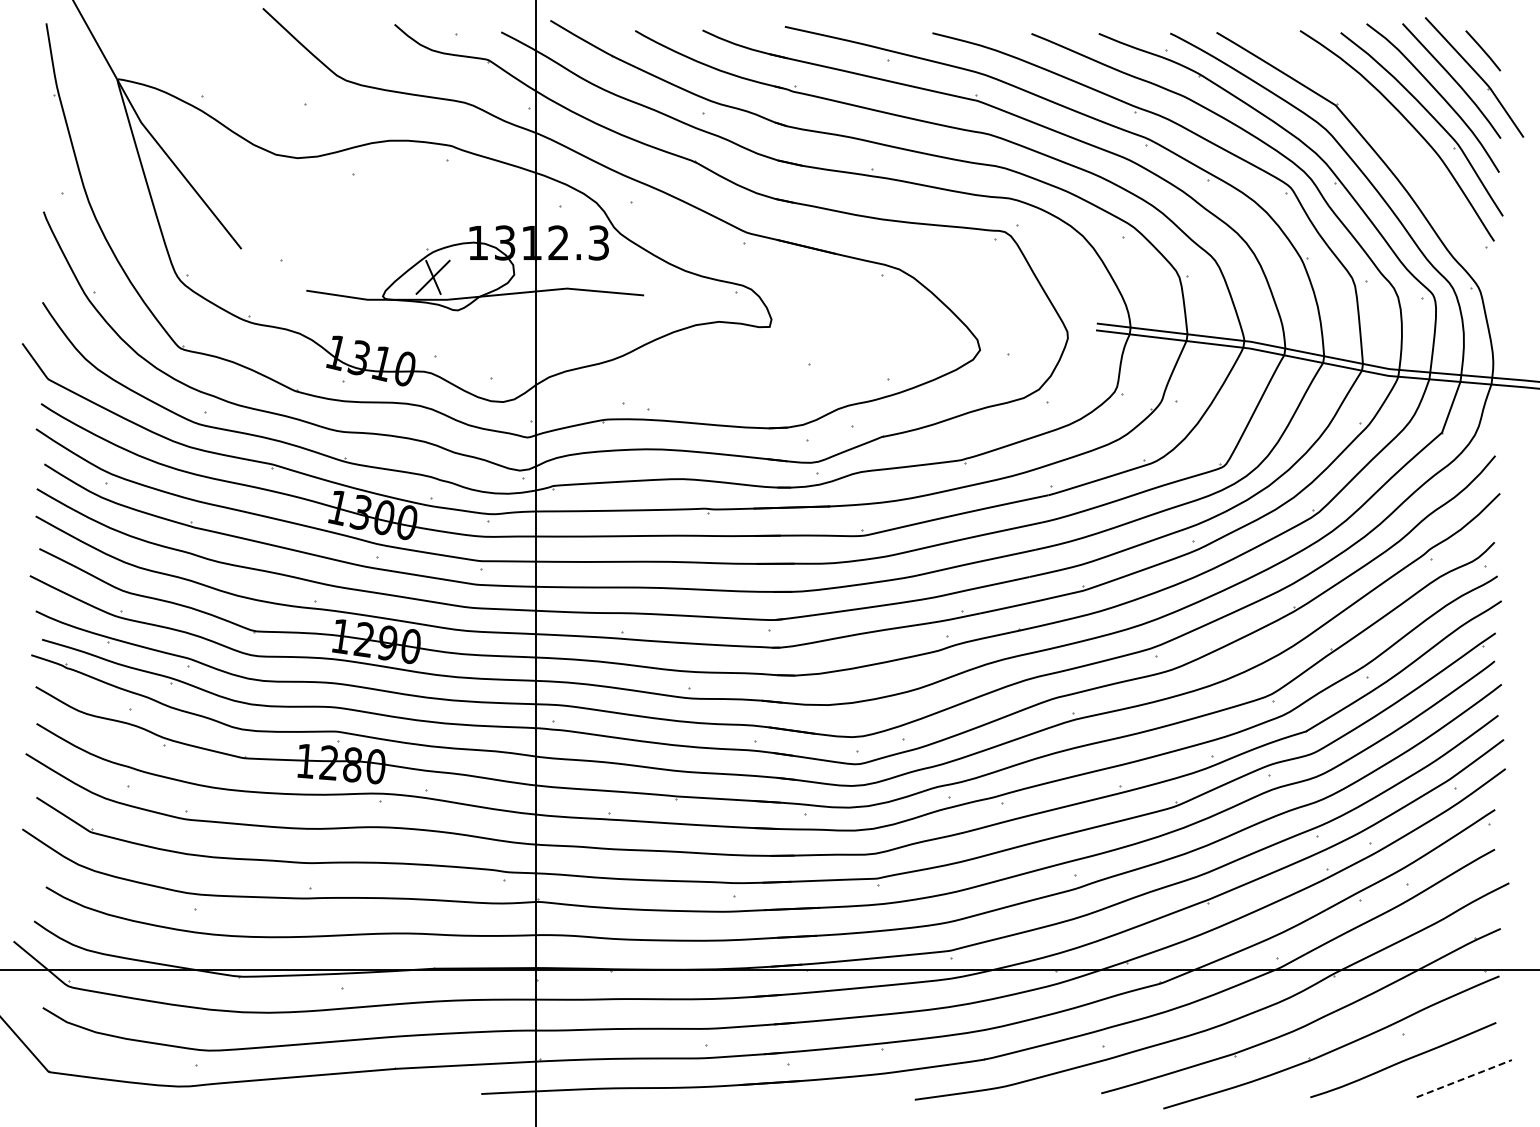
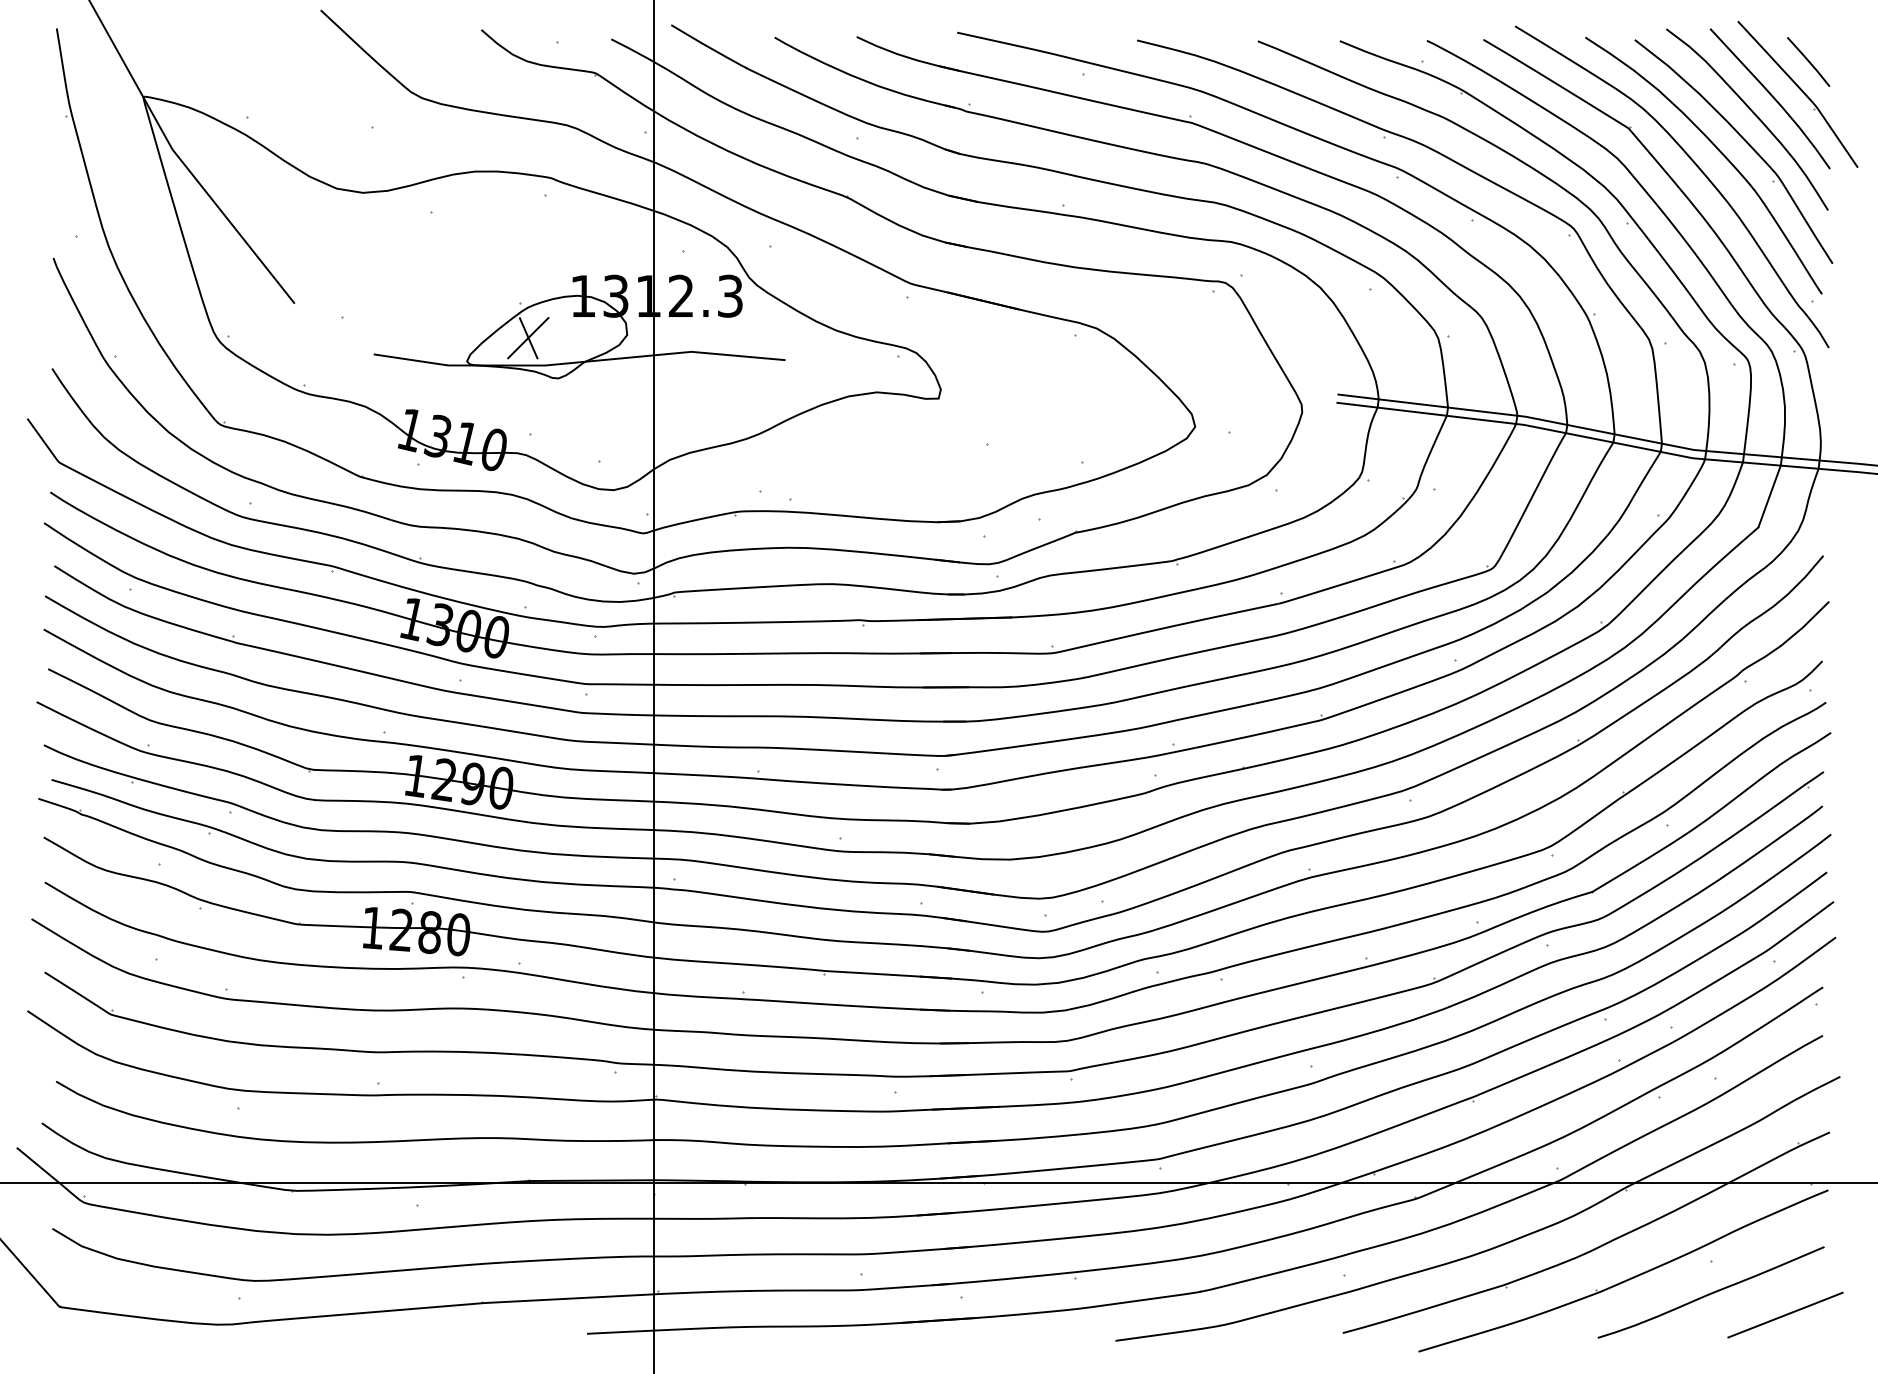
curve: (1391, 137) -> (1696, 167), added
line: (1464, 1078) -> (1785, 1314), dashed -> solid

